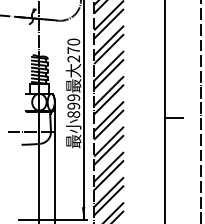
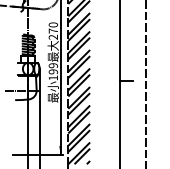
text: (72, 113) -> (52, 77), 899 -> 199

